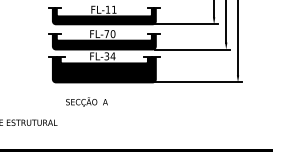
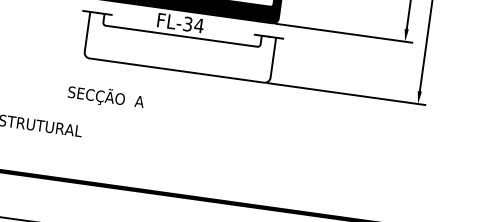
fill: (103, 69) -> (178, 47), removed
text: (86, 101) -> (105, 95), moved

